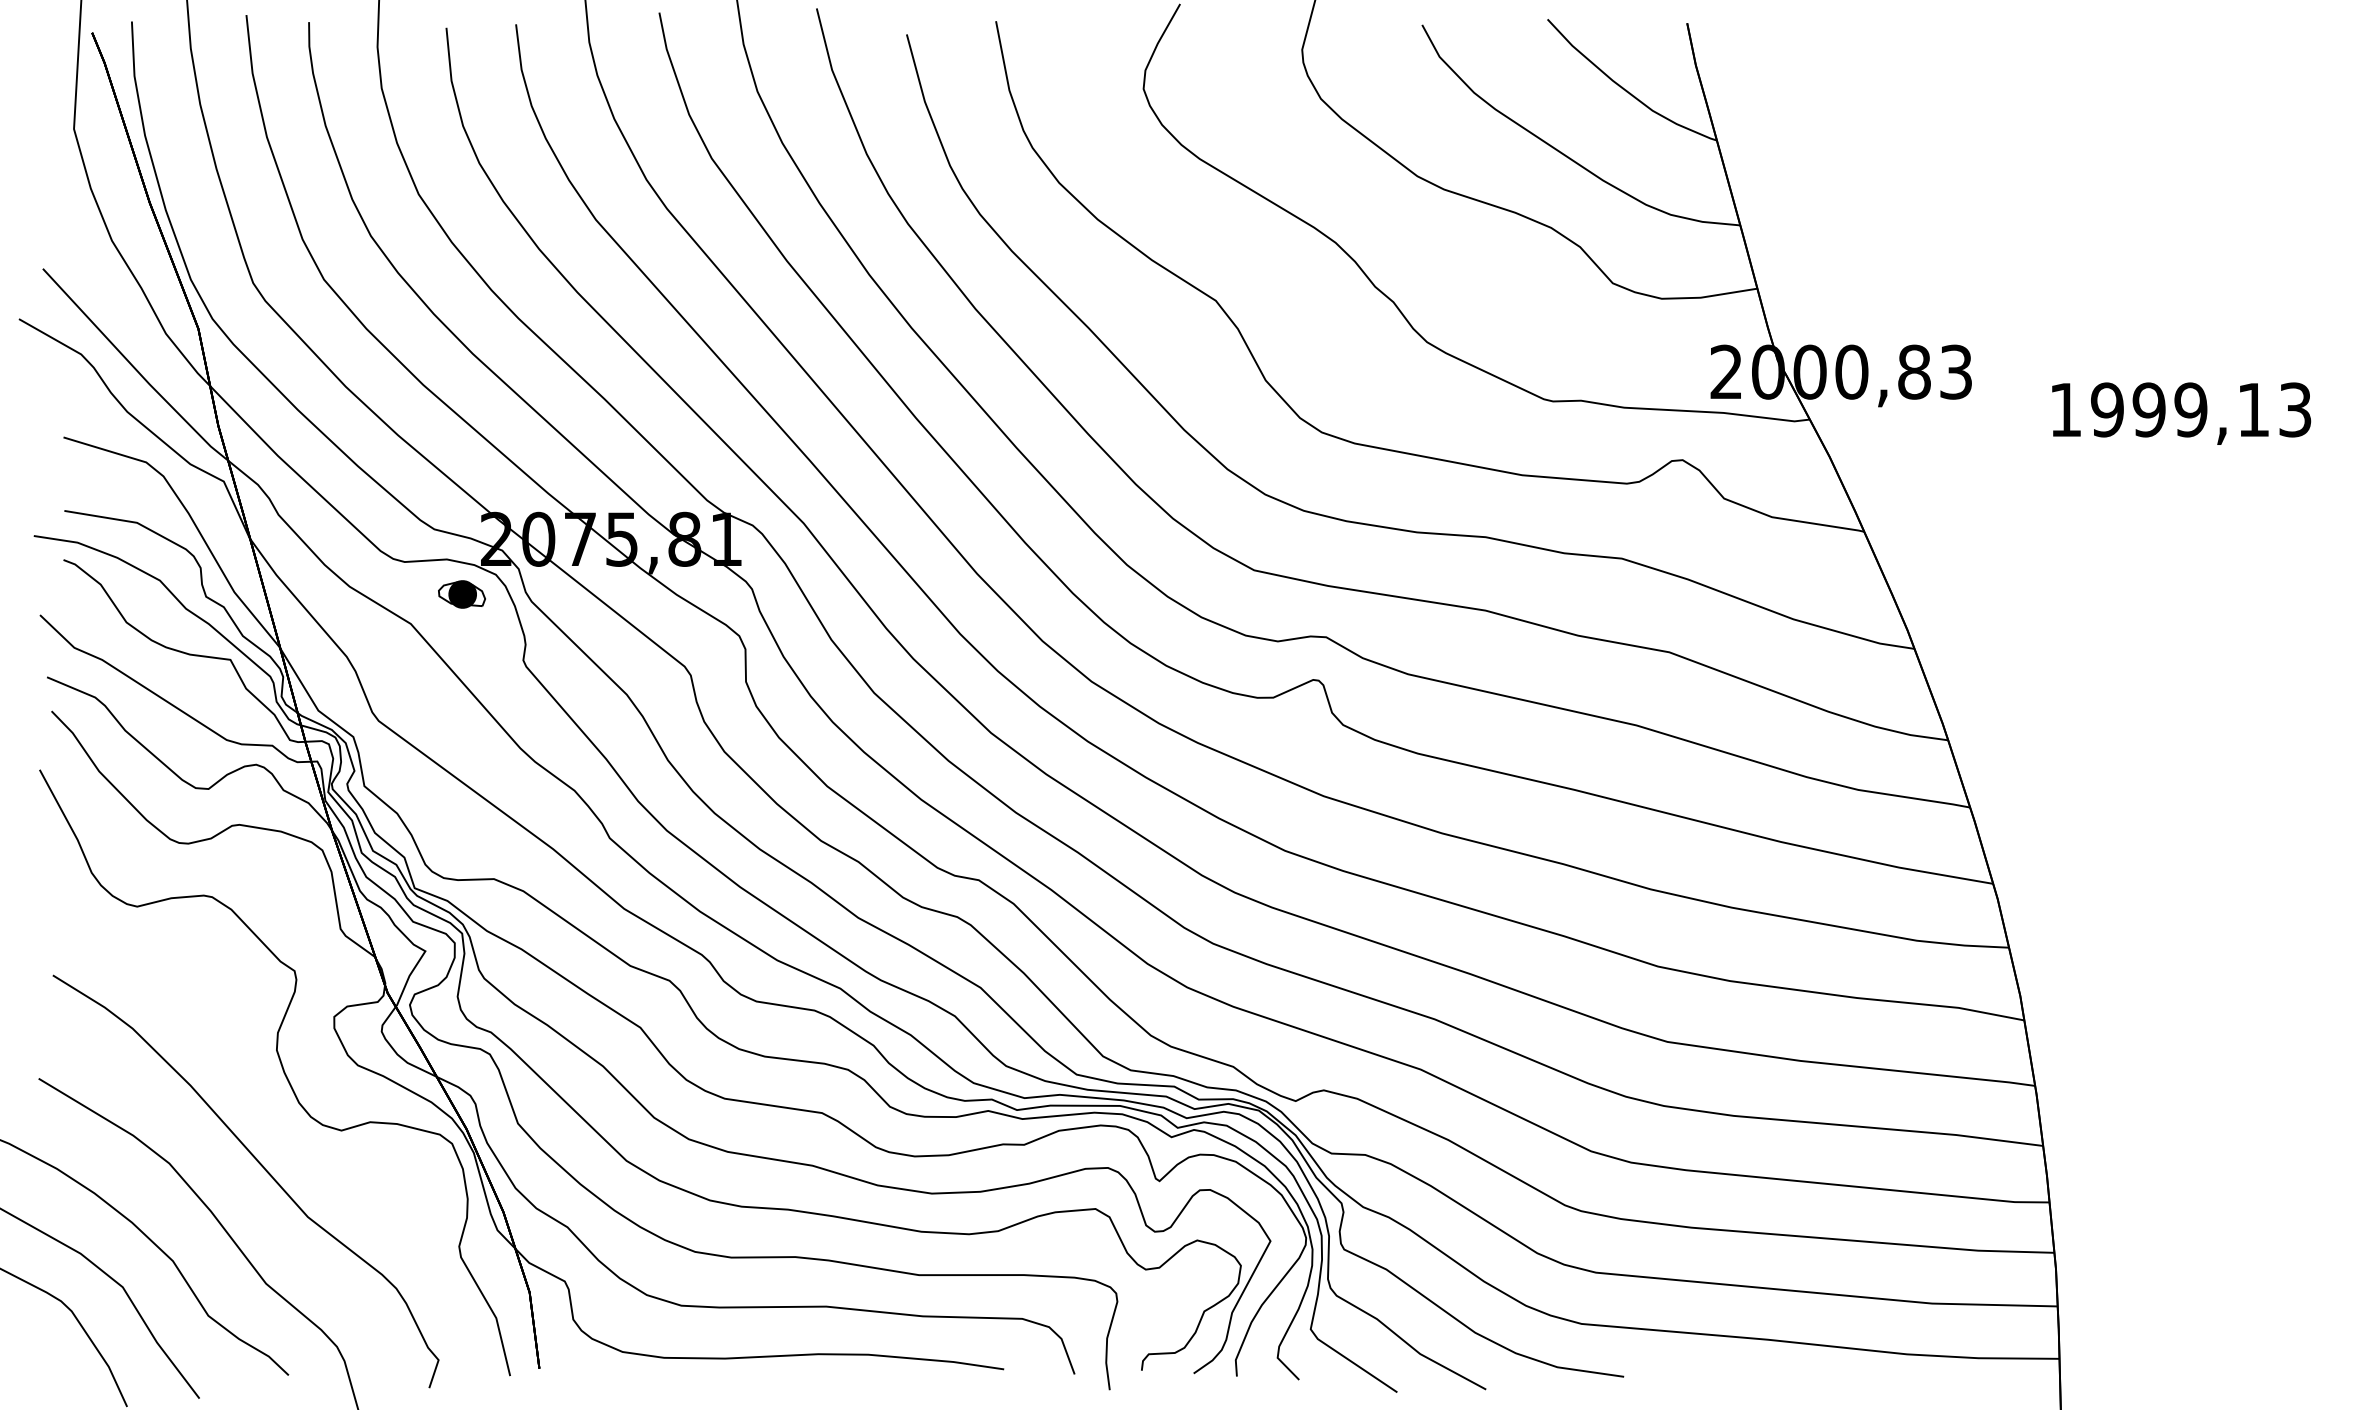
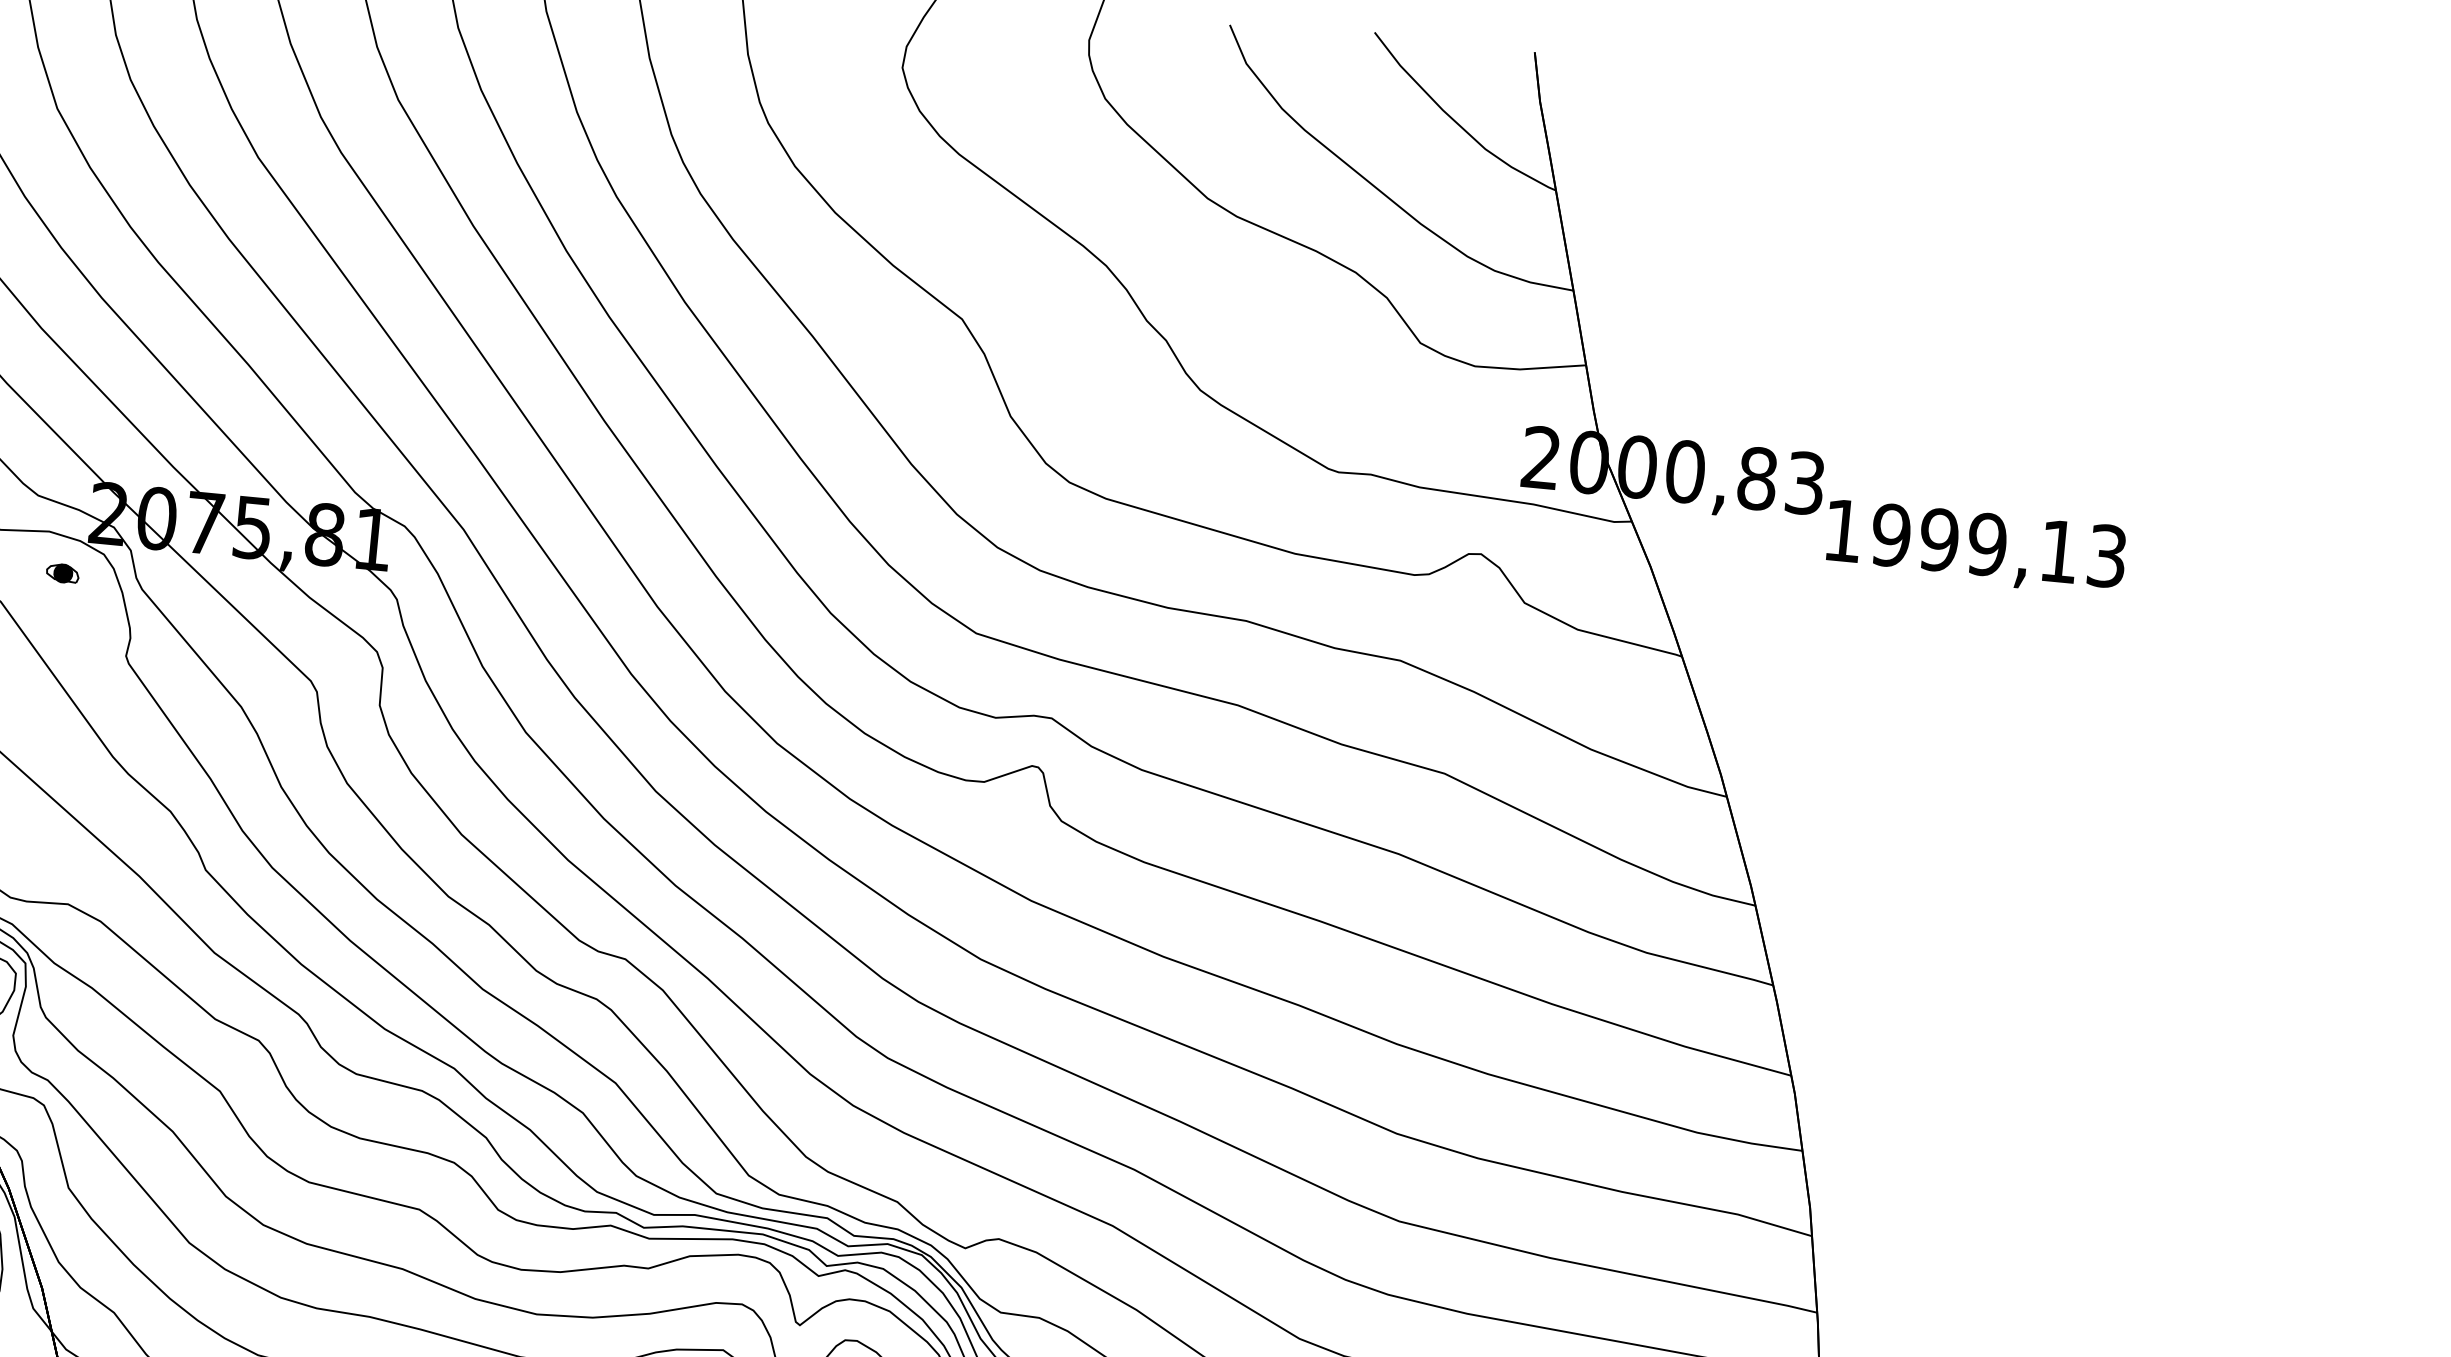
text: (2181, 413) -> (1975, 547), moved
part: (461, 594) -> (62, 573), size x0.6

